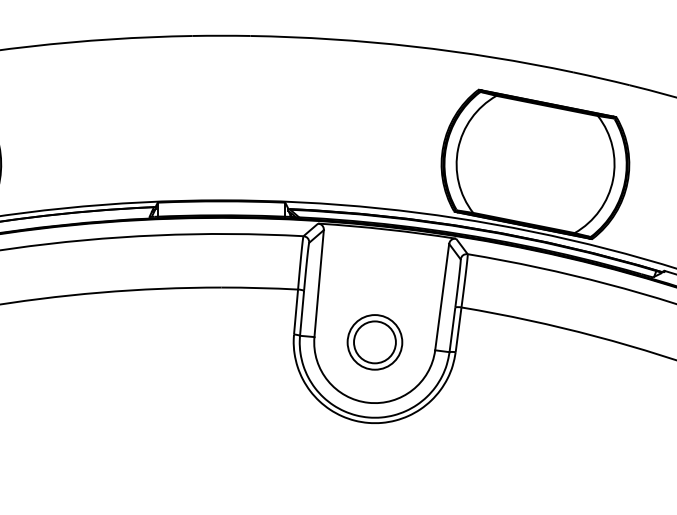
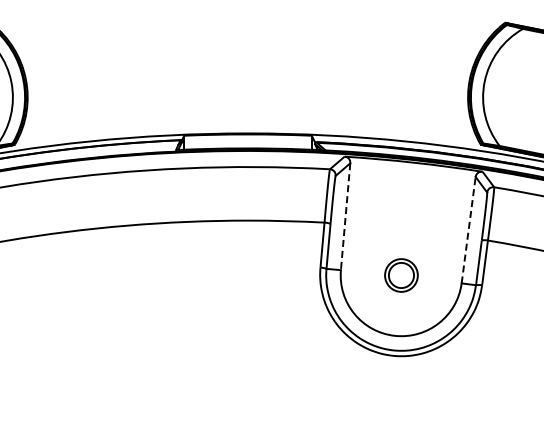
line: (319, 283) -> (345, 216), solid -> dashed
line: (442, 297) -> (468, 230), solid -> dashed
part: (374, 342) -> (400, 275), size x0.6

